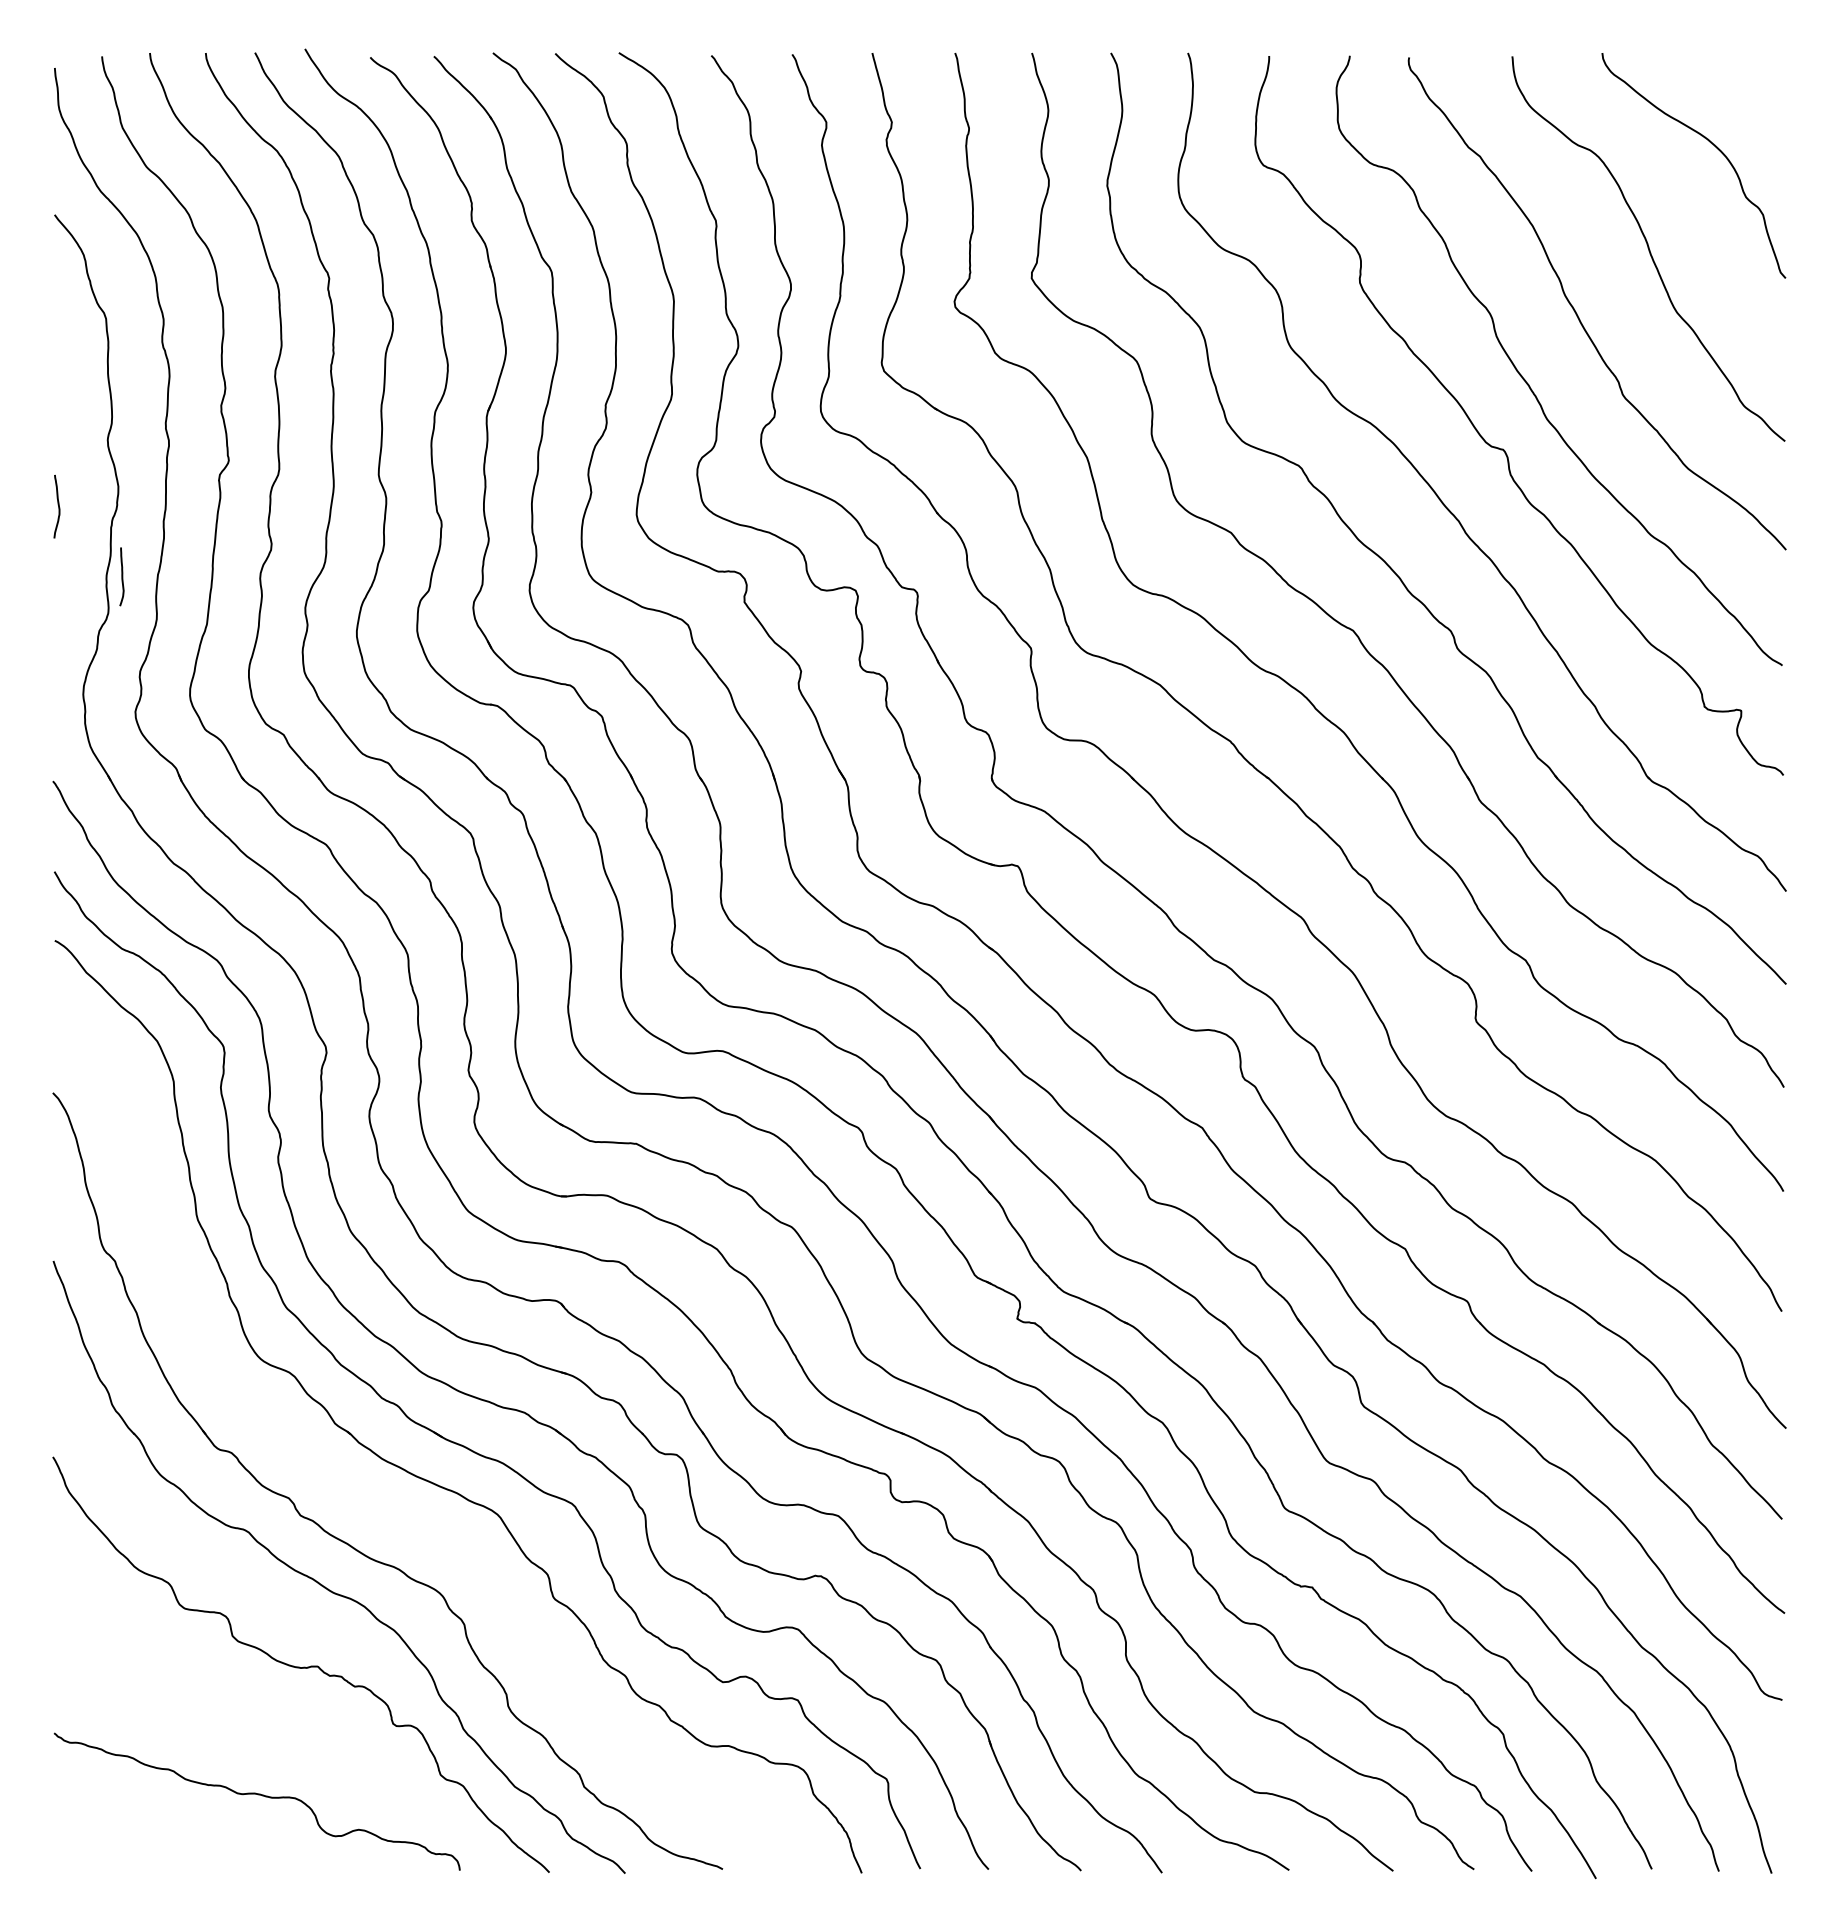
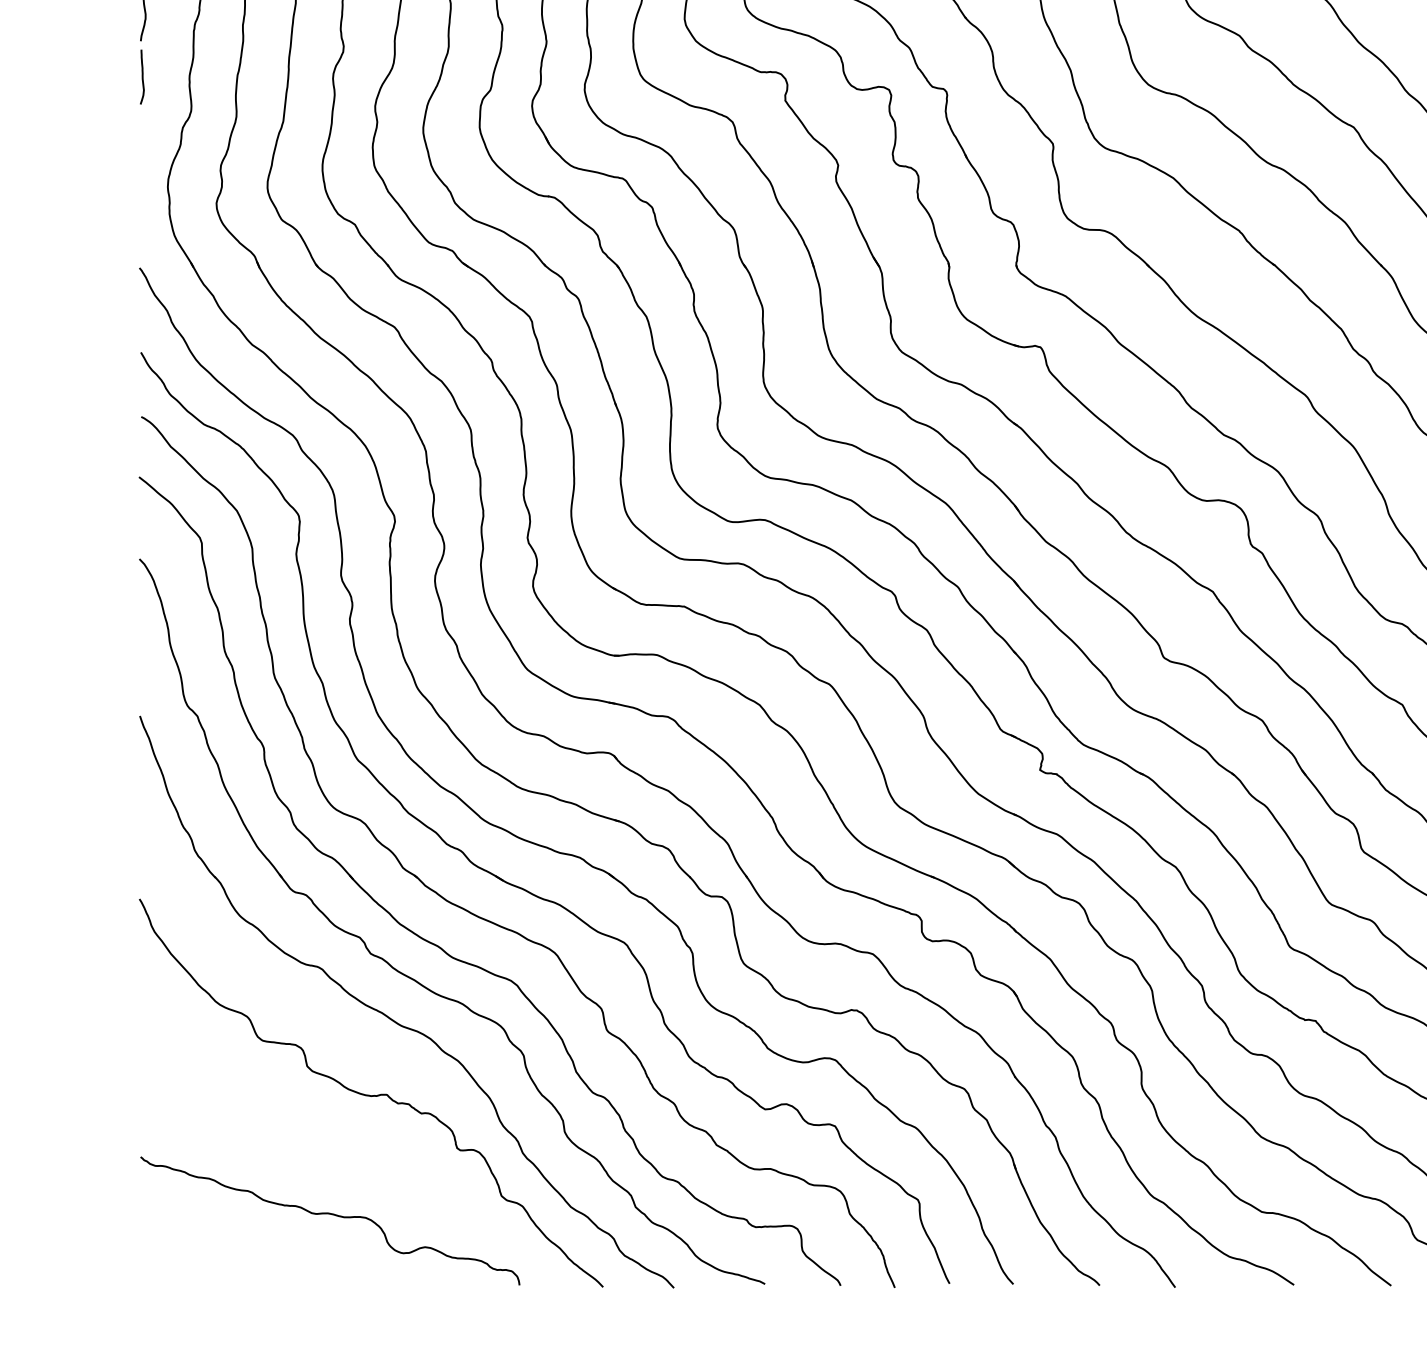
curve: (121, 576) -> (141, 76), moved
part: (374, 1507) -> (439, 946), added

